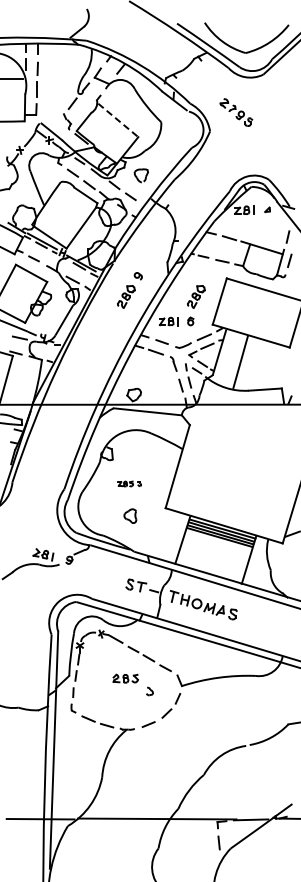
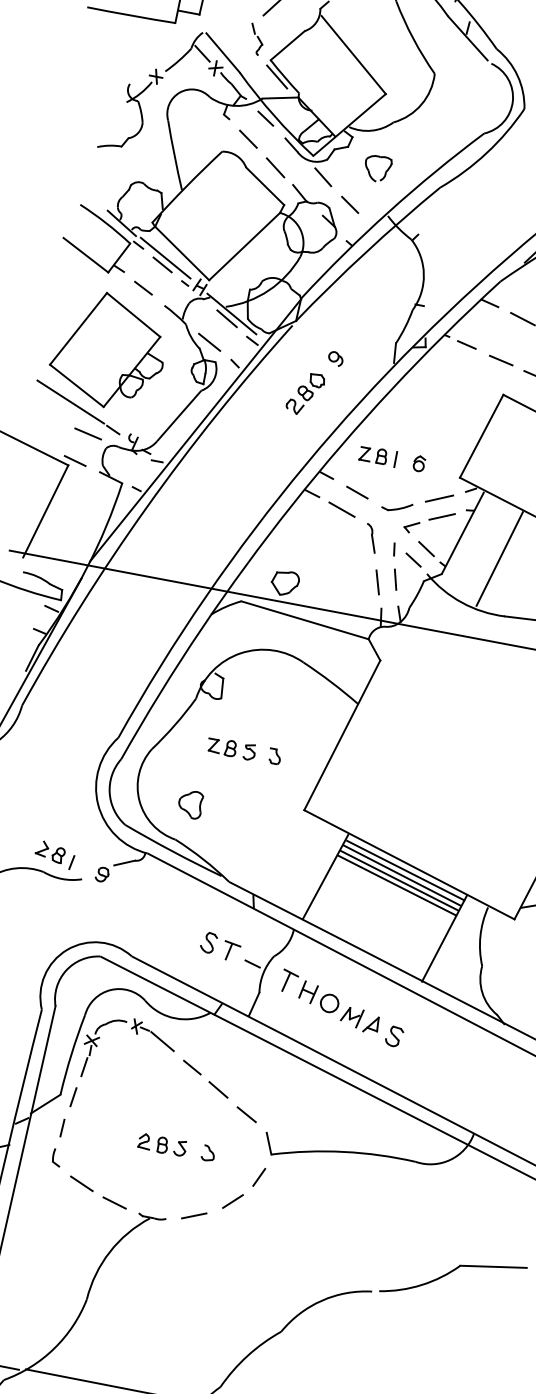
line: (118, 120) -> (354, 55), dashed -> solid
part: (196, 296) -> (439, 418), removed
part: (129, 483) -> (244, 750), size x1.67
part: (130, 515) -> (191, 803), moved
part: (125, 678) -> (161, 1144), moved

